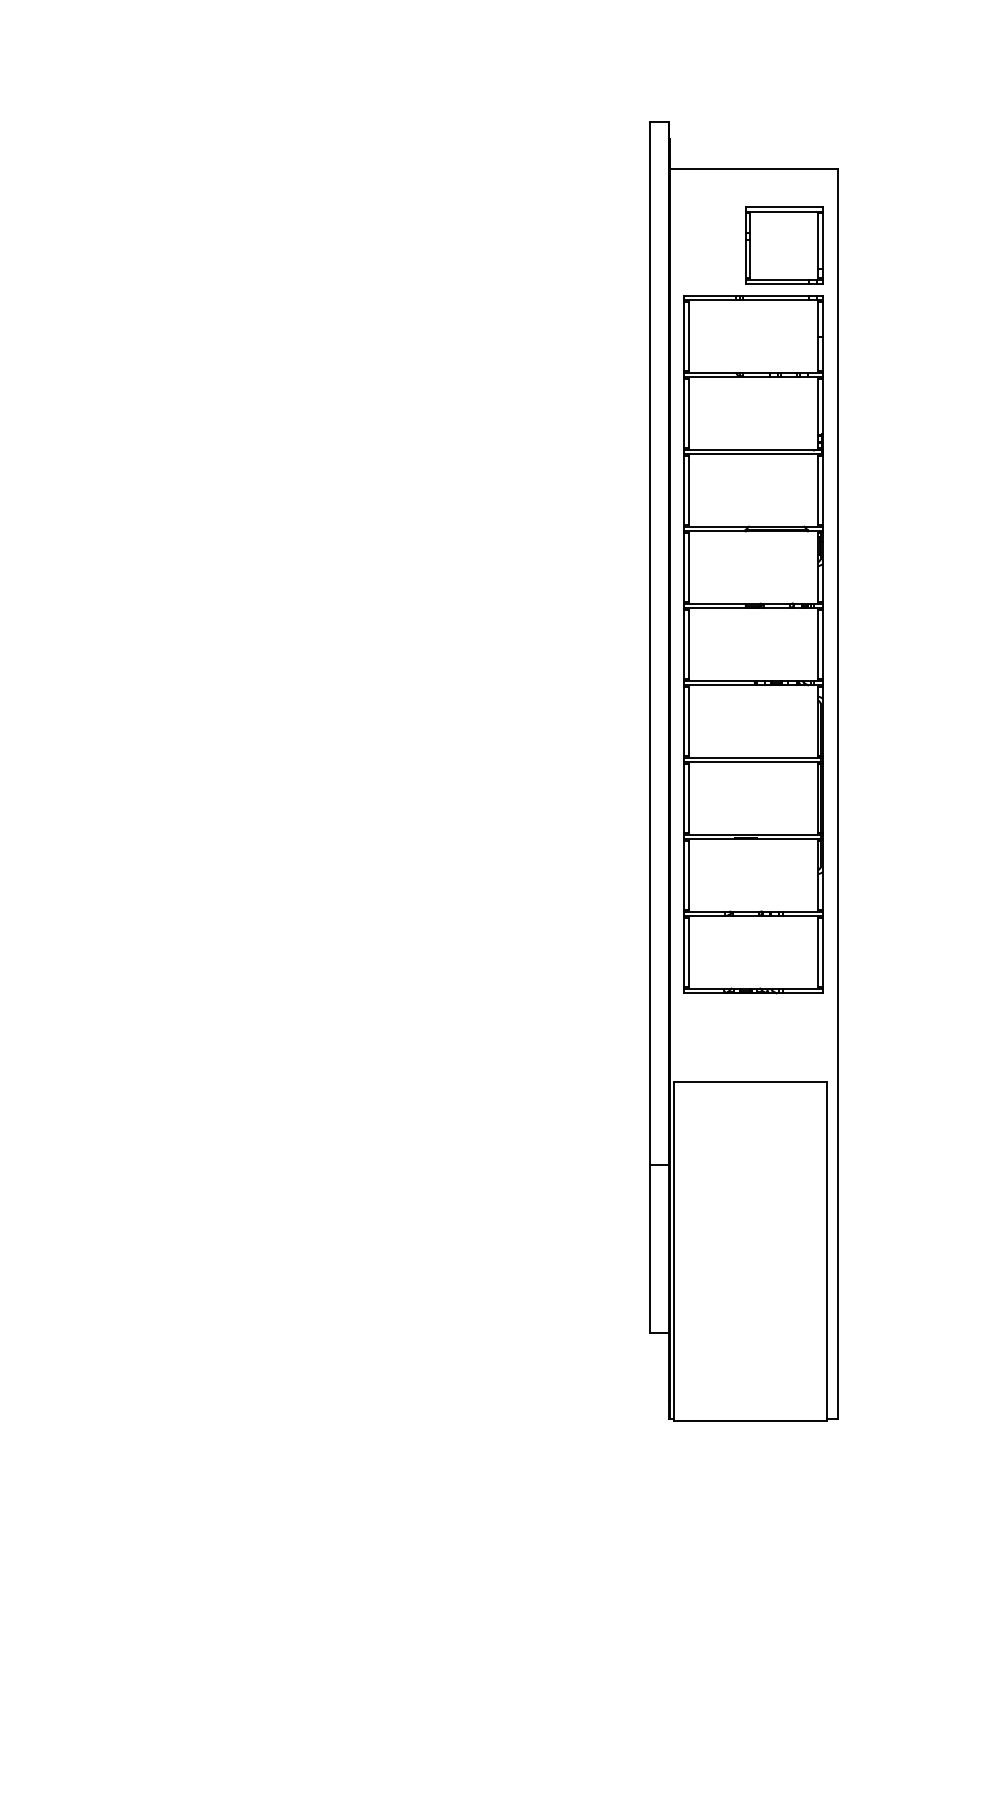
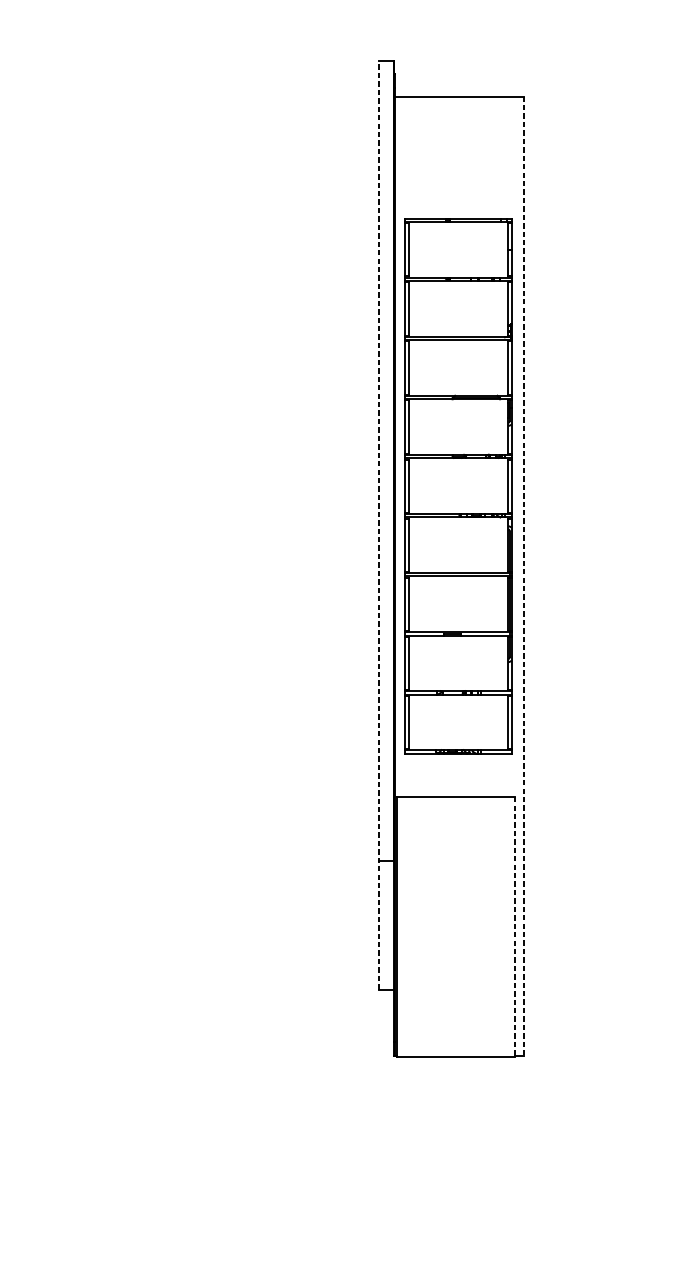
part: (784, 245) -> (482, 155), removed
part: (753, 644) -> (458, 486), moved
line: (650, 727) -> (379, 525), solid -> dashed
line: (838, 794) -> (523, 576), solid -> dashed
line: (827, 1251) -> (515, 927), solid -> dashed

